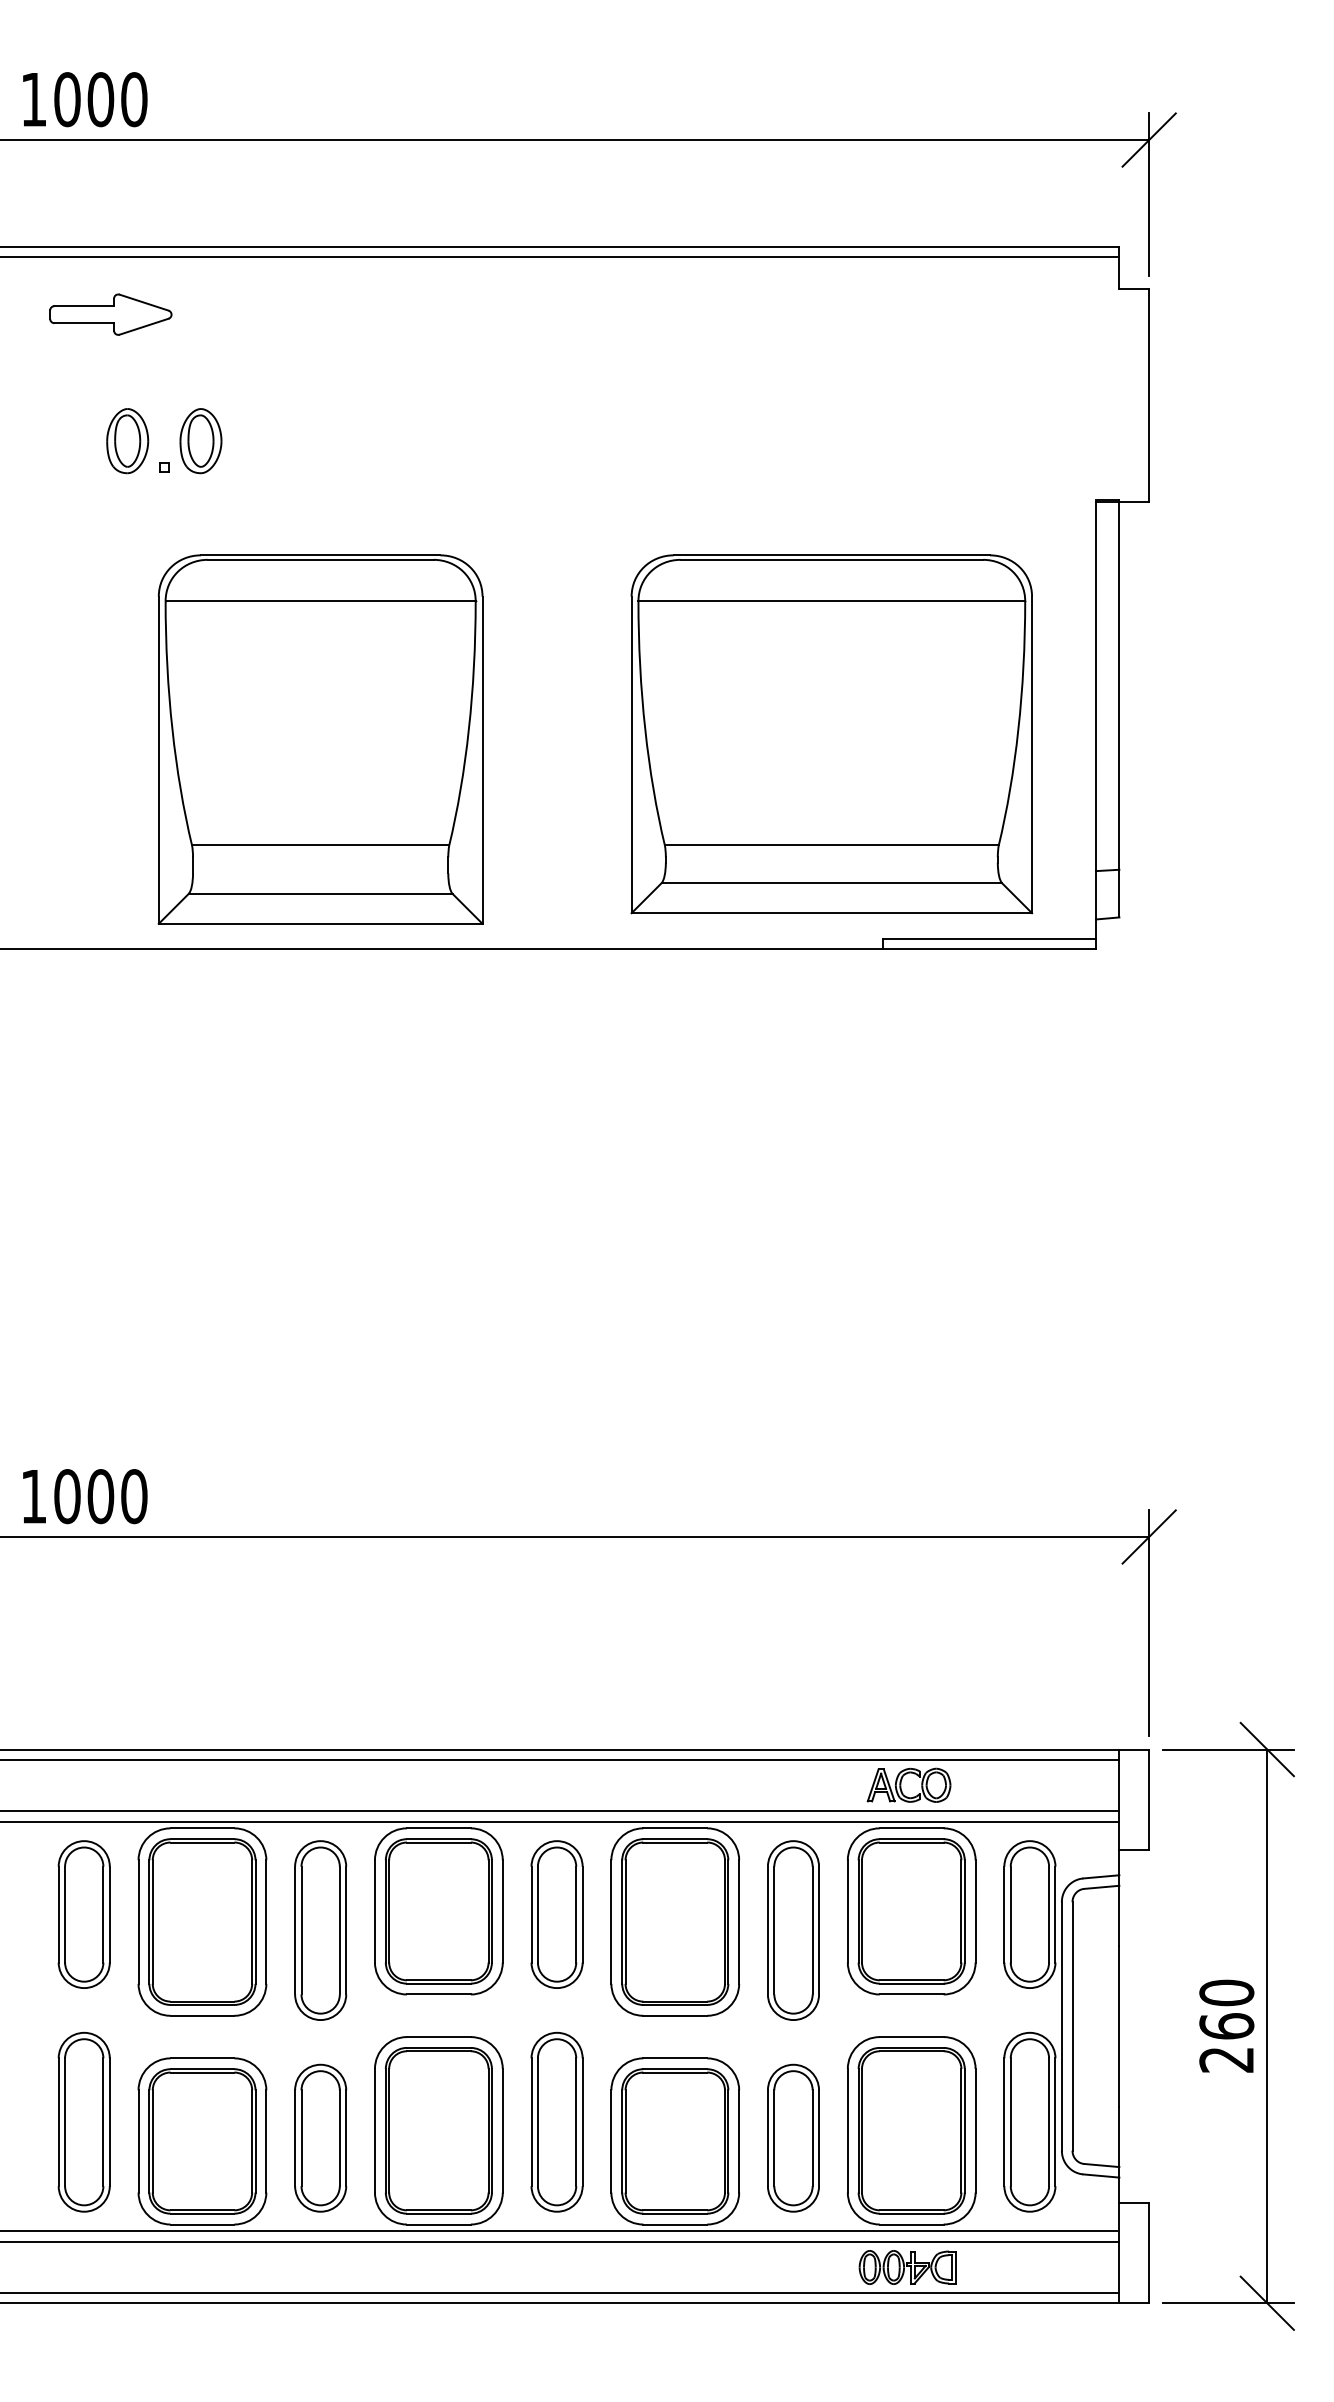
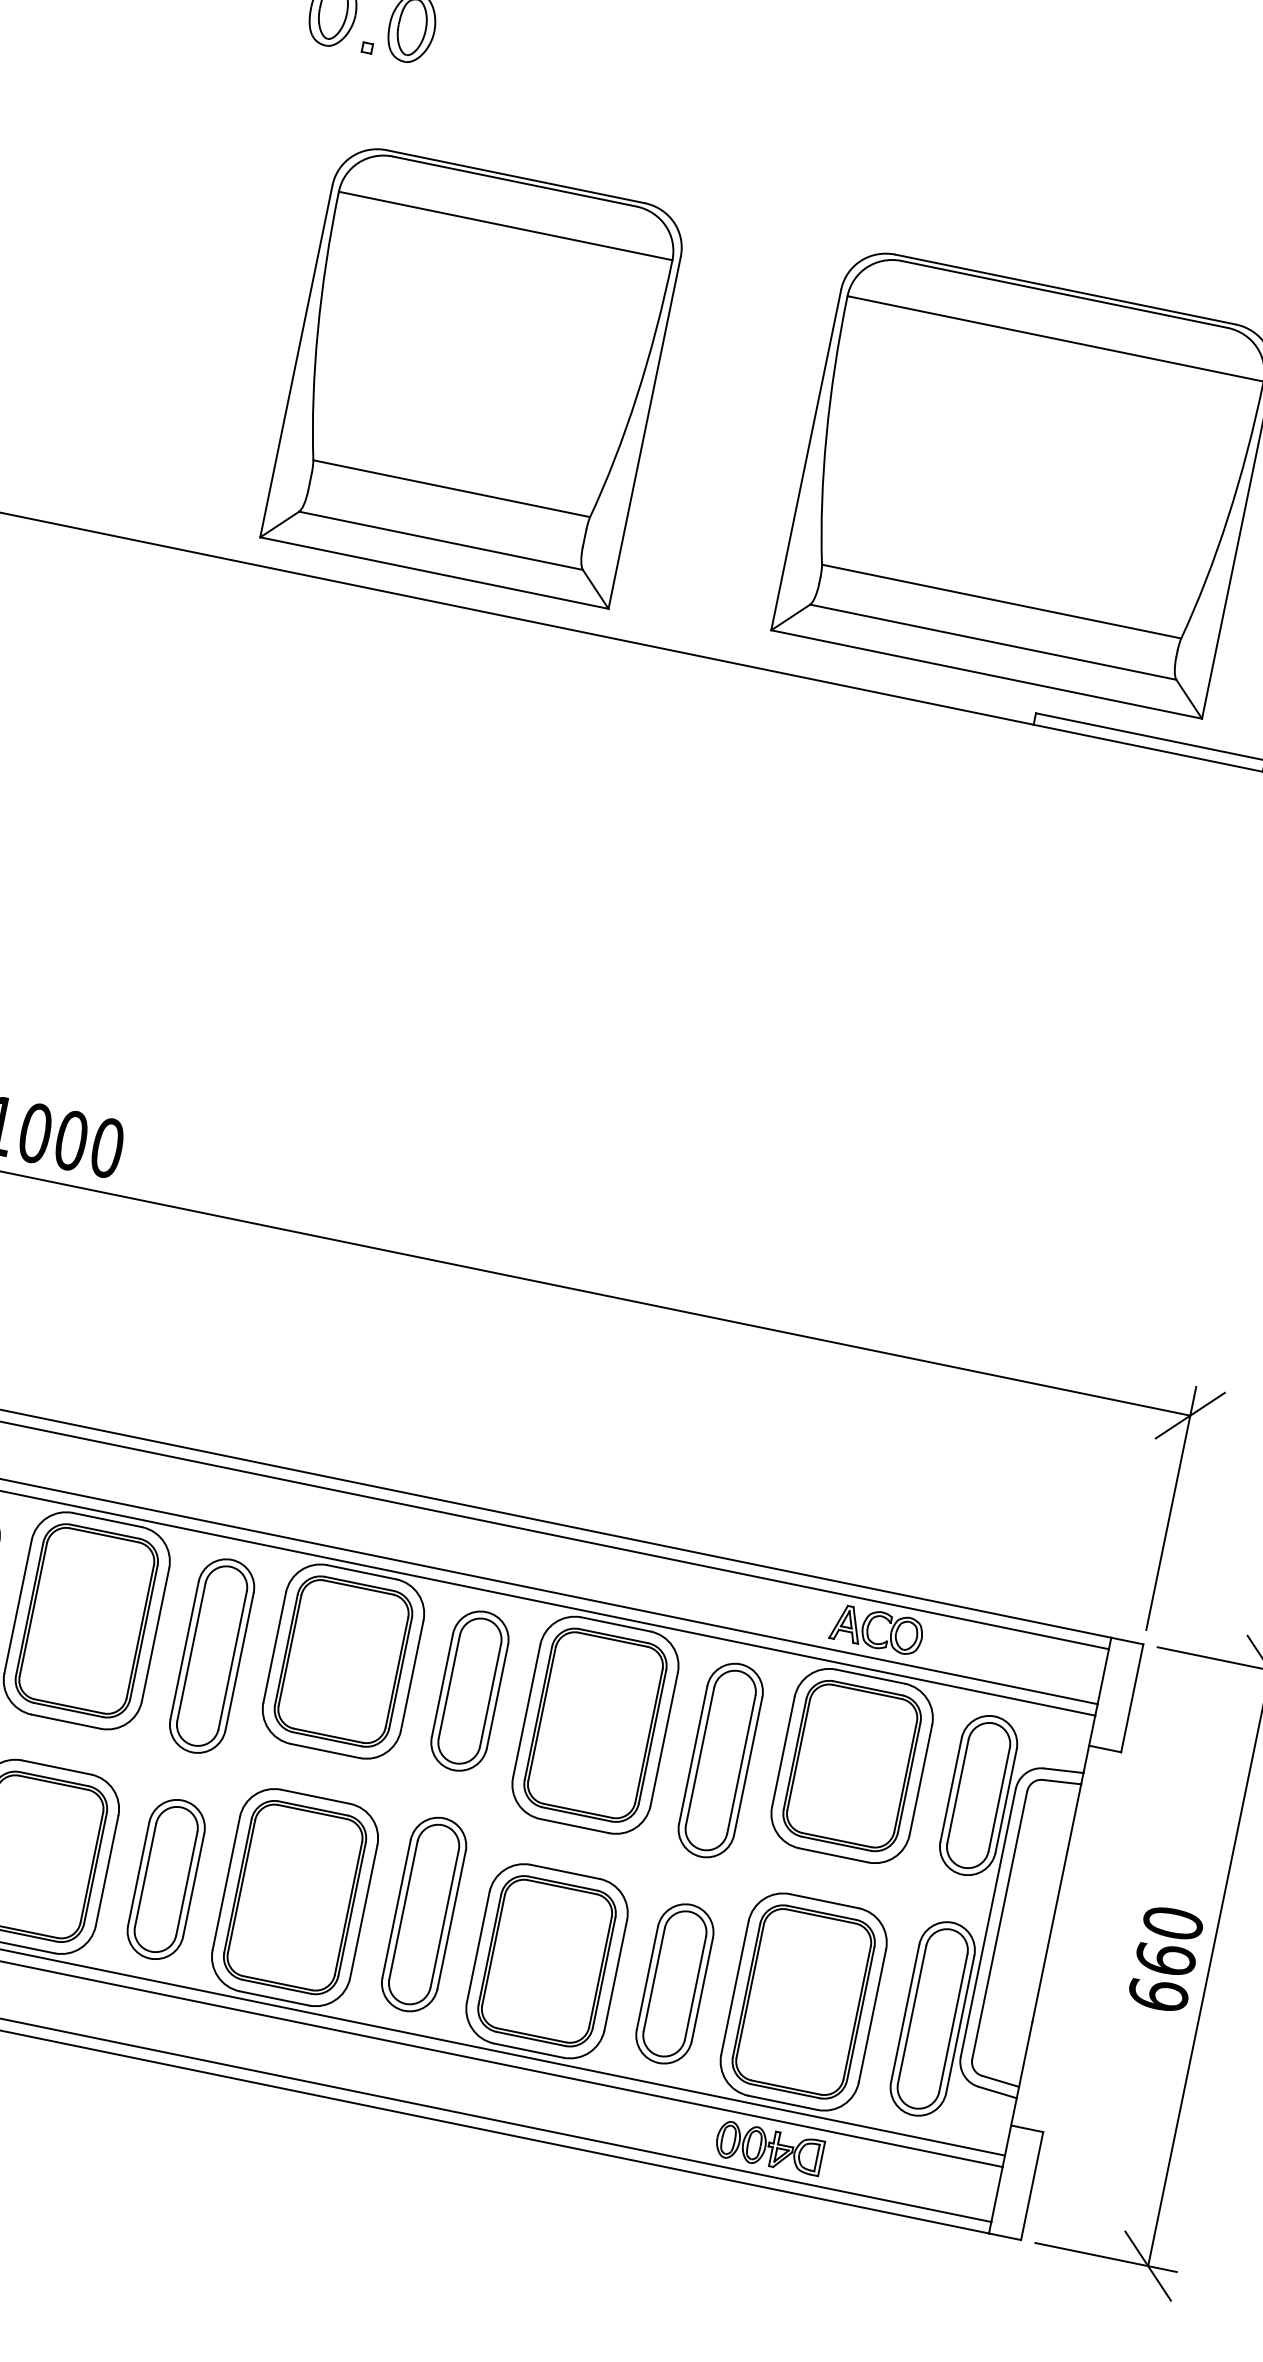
text: (1226, 2059) -> (1158, 1994), 260 -> 660

